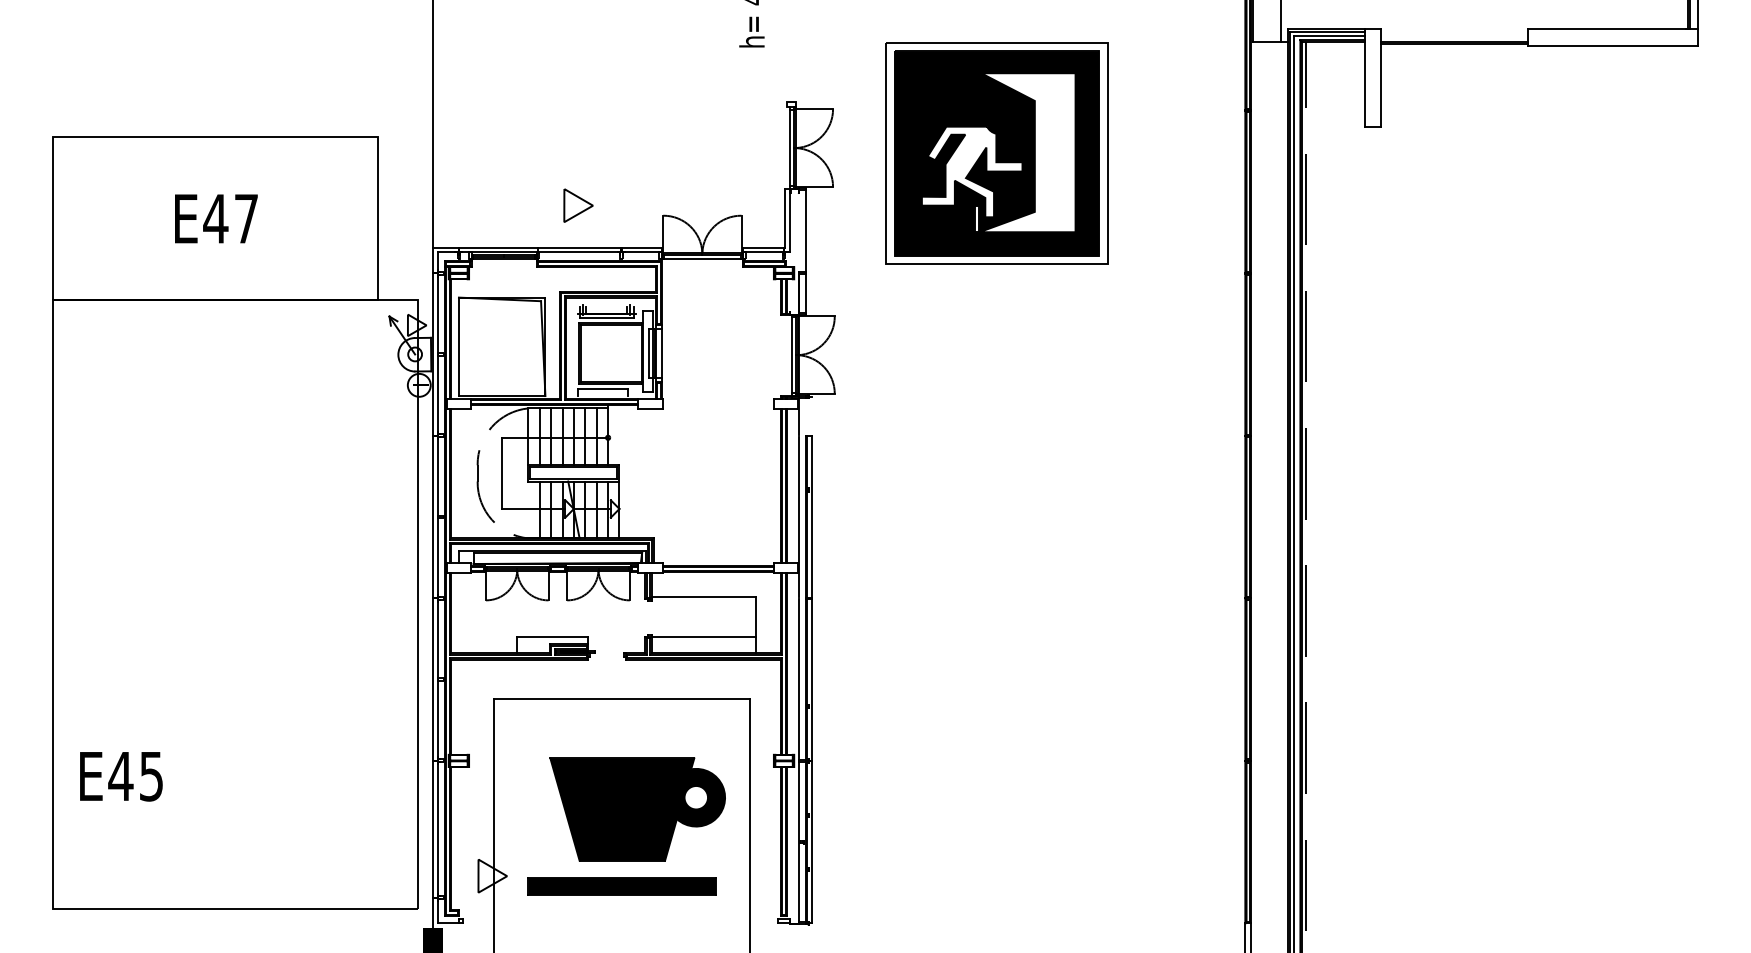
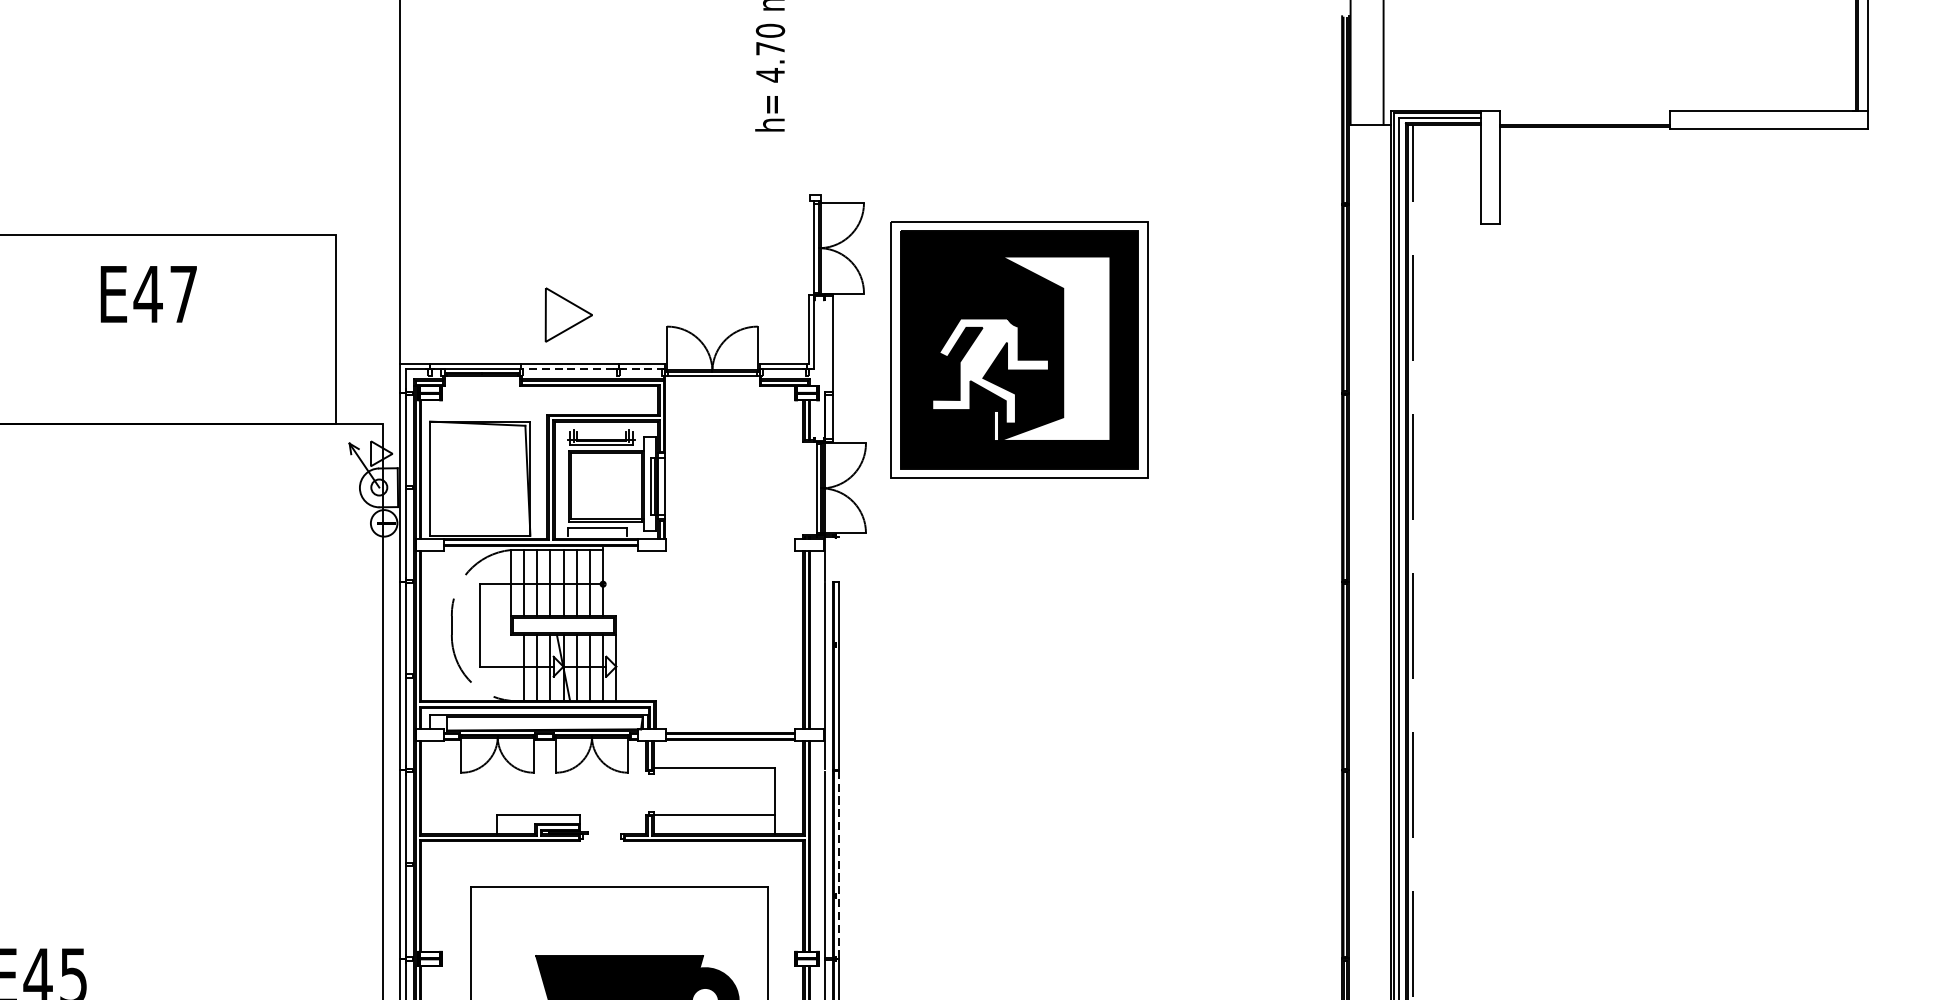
part: (996, 153) -> (1018, 349), moved
part: (578, 205) -> (568, 314), size x1.4
text: (216, 218) -> (148, 293), moved
line: (599, 252) -> (593, 369), solid -> dashed
line: (811, 679) -> (839, 864), solid -> dashed

